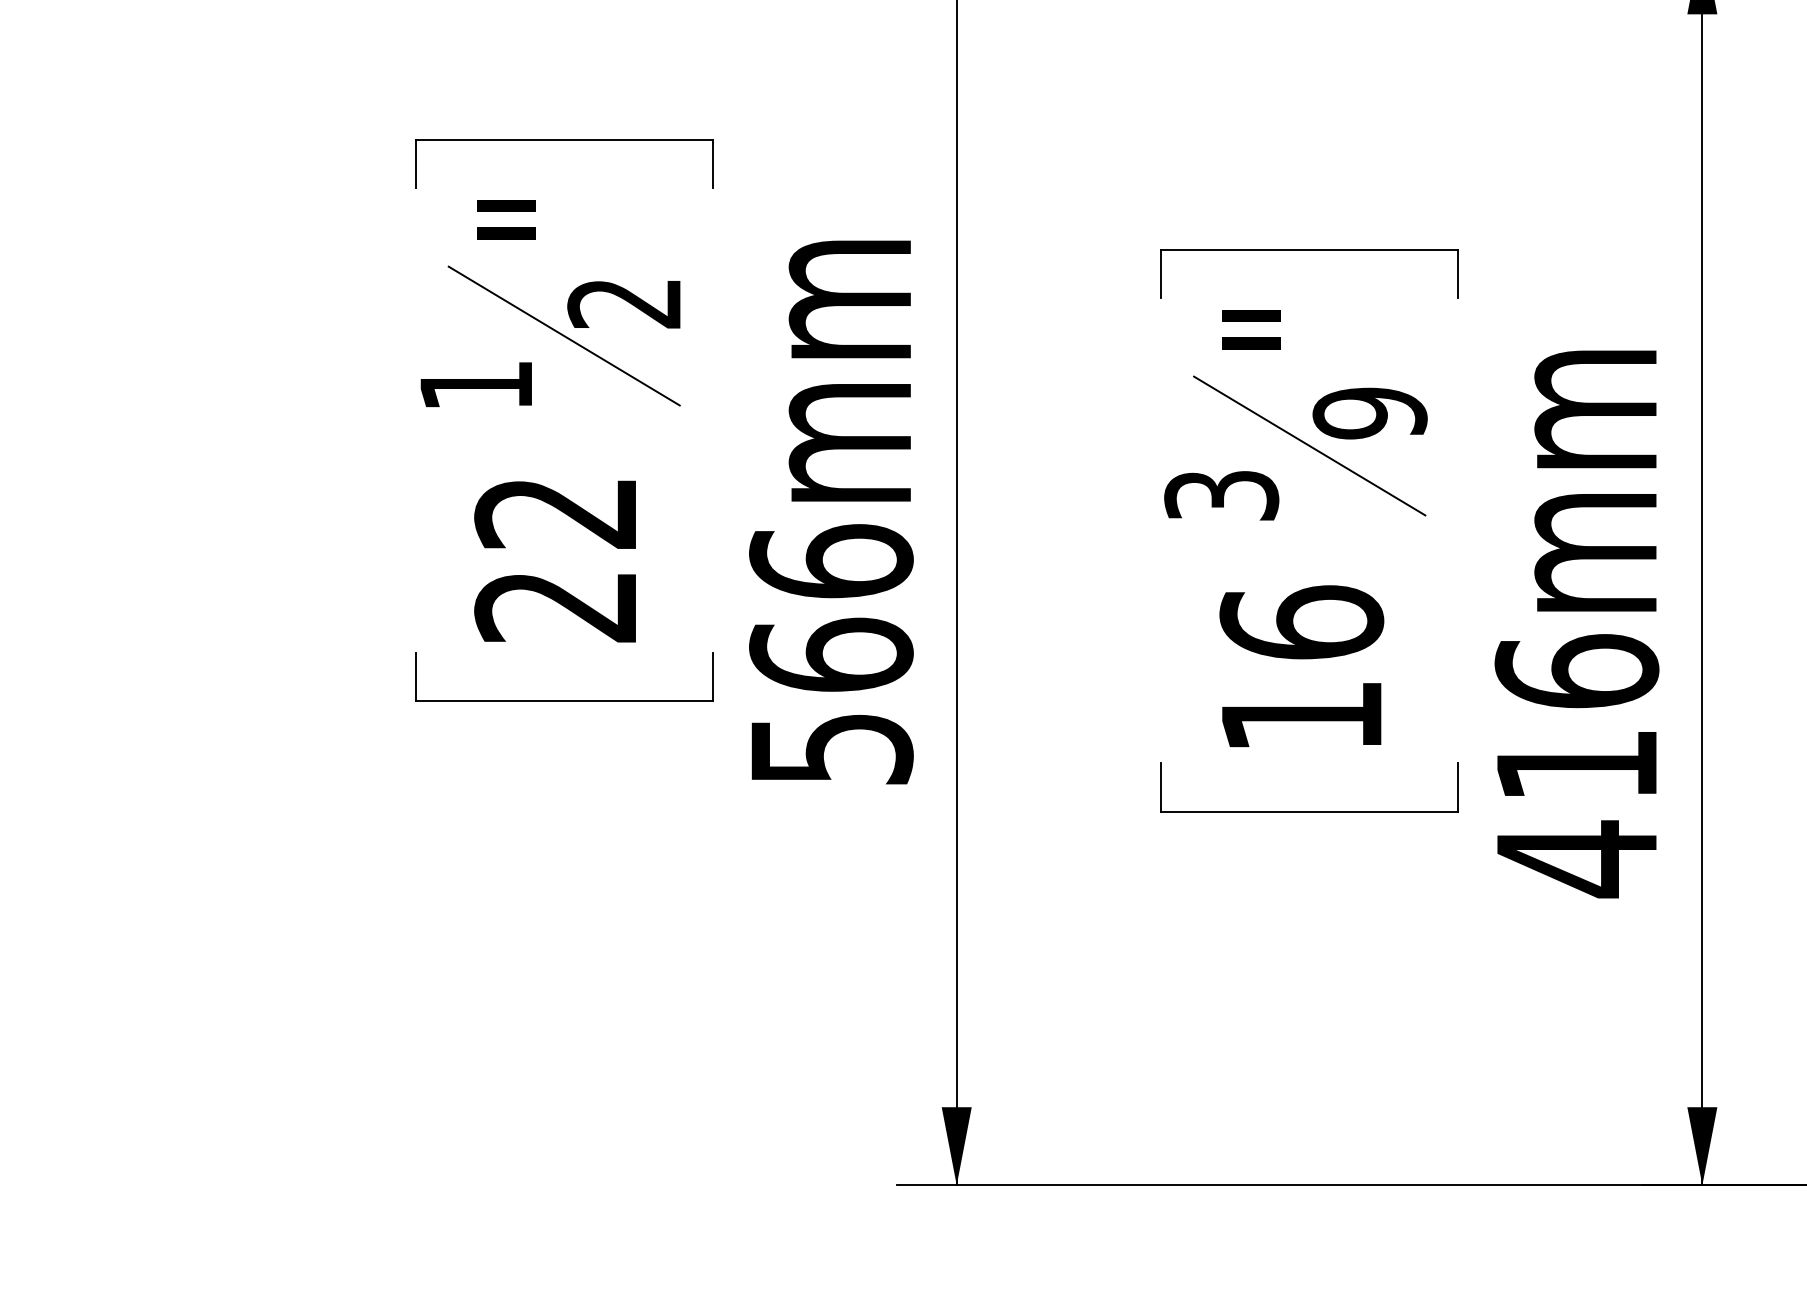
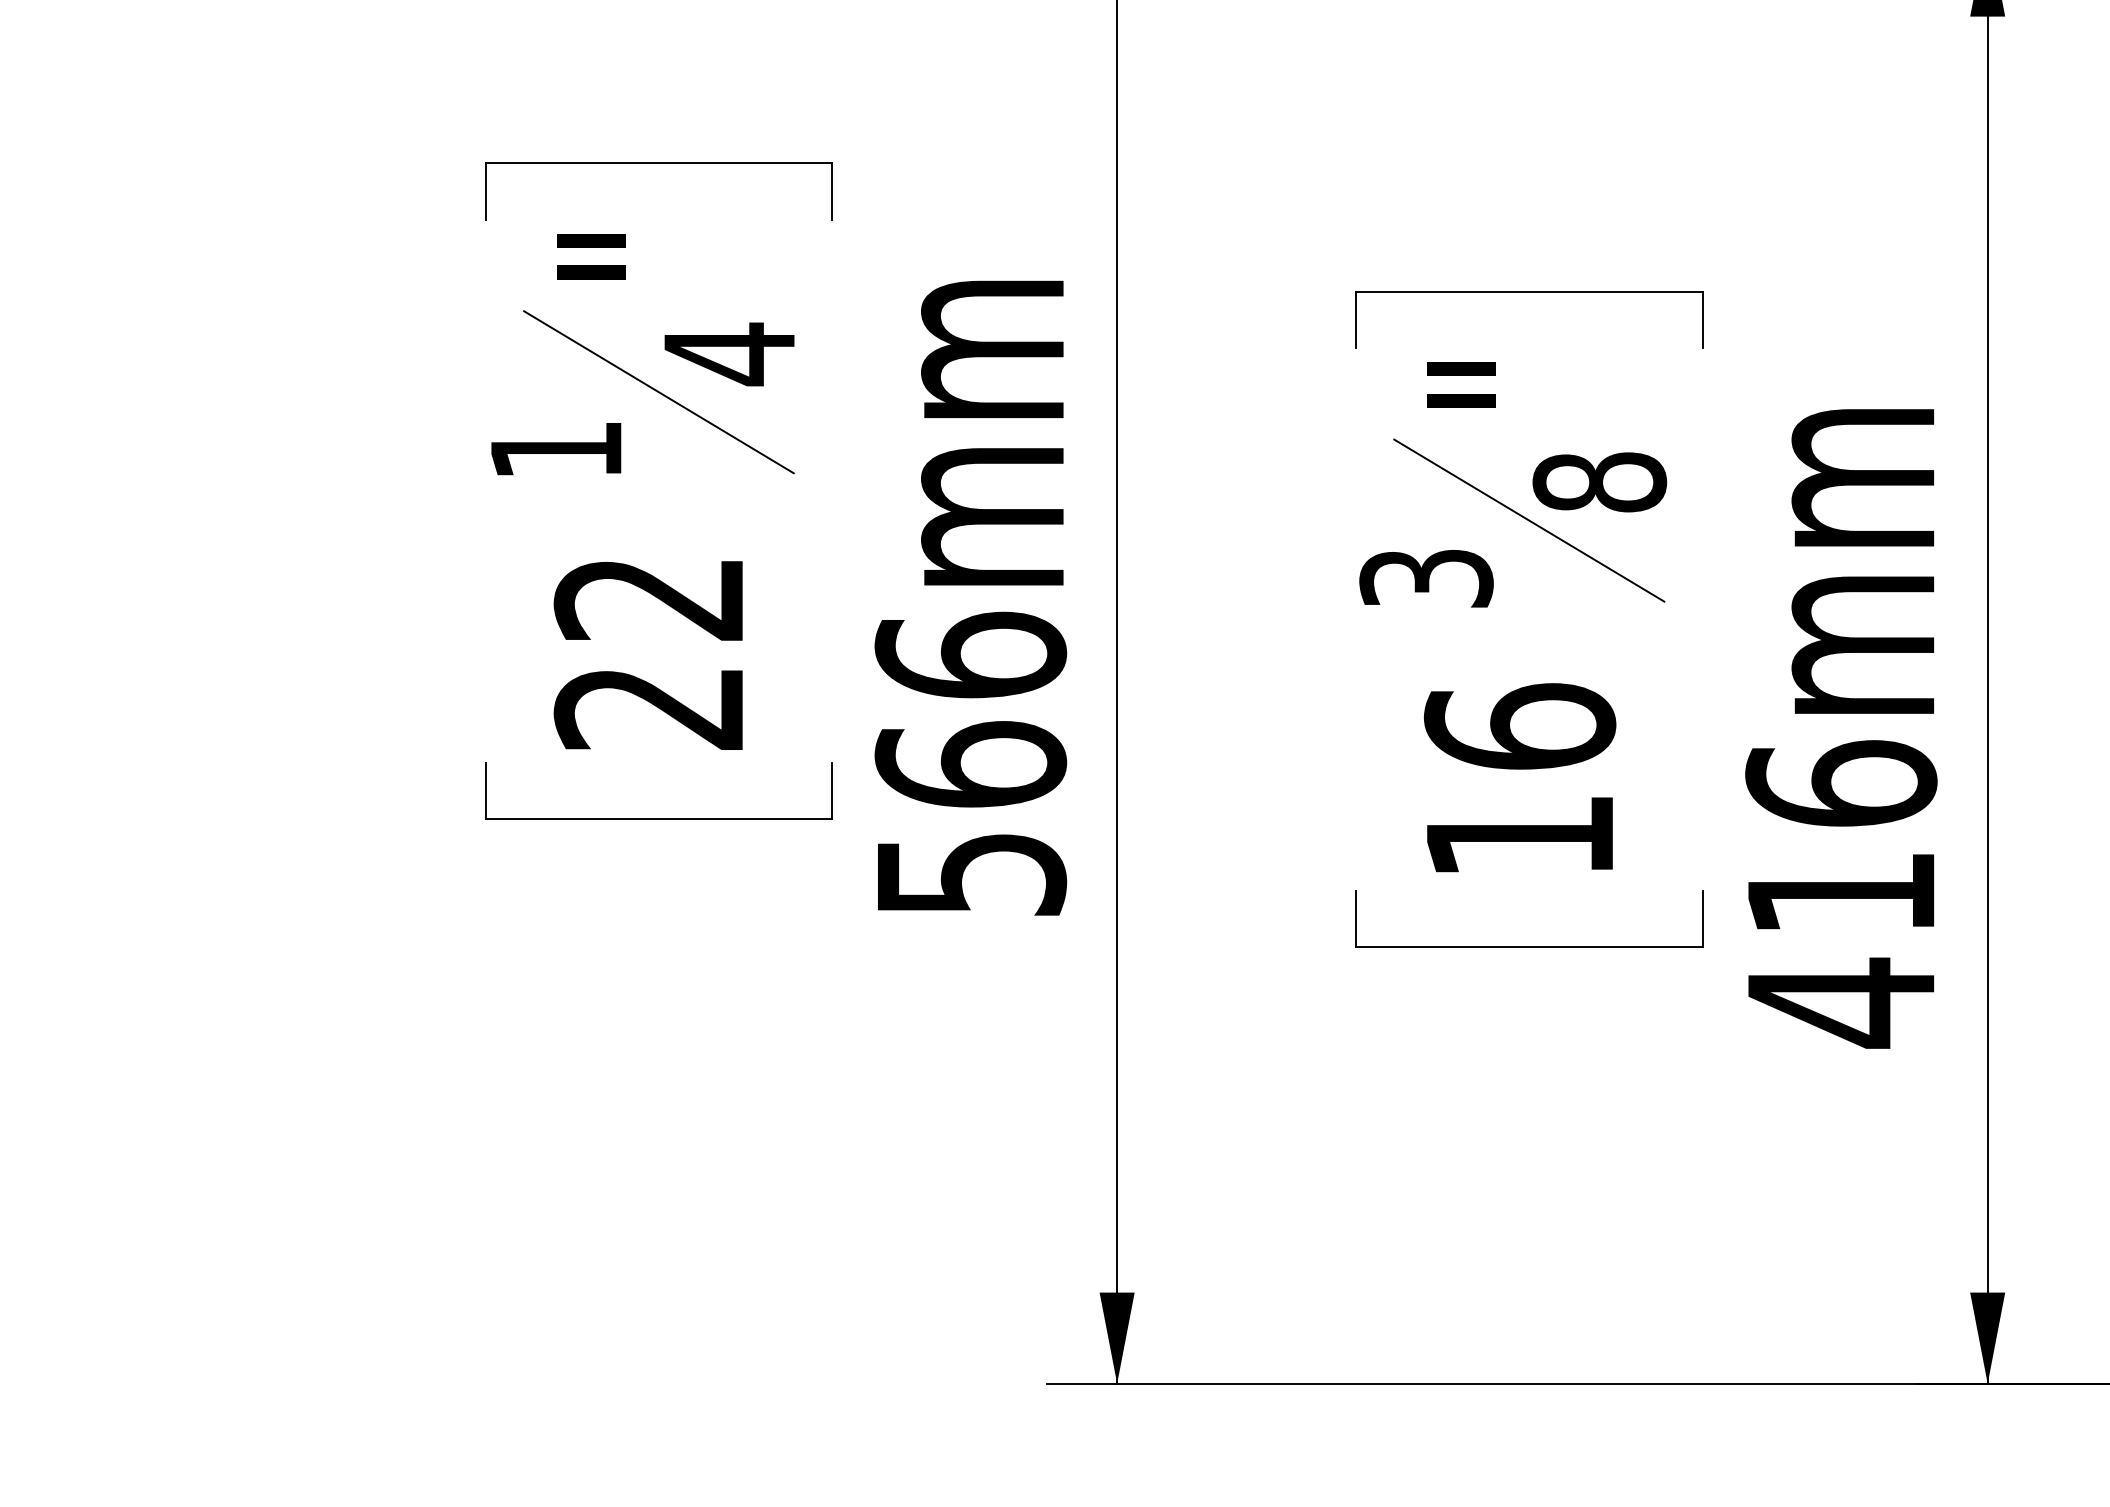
text: (623, 303) -> (728, 354), 2 -> 4
text: (1369, 413) -> (1599, 482), 9 -> 8

